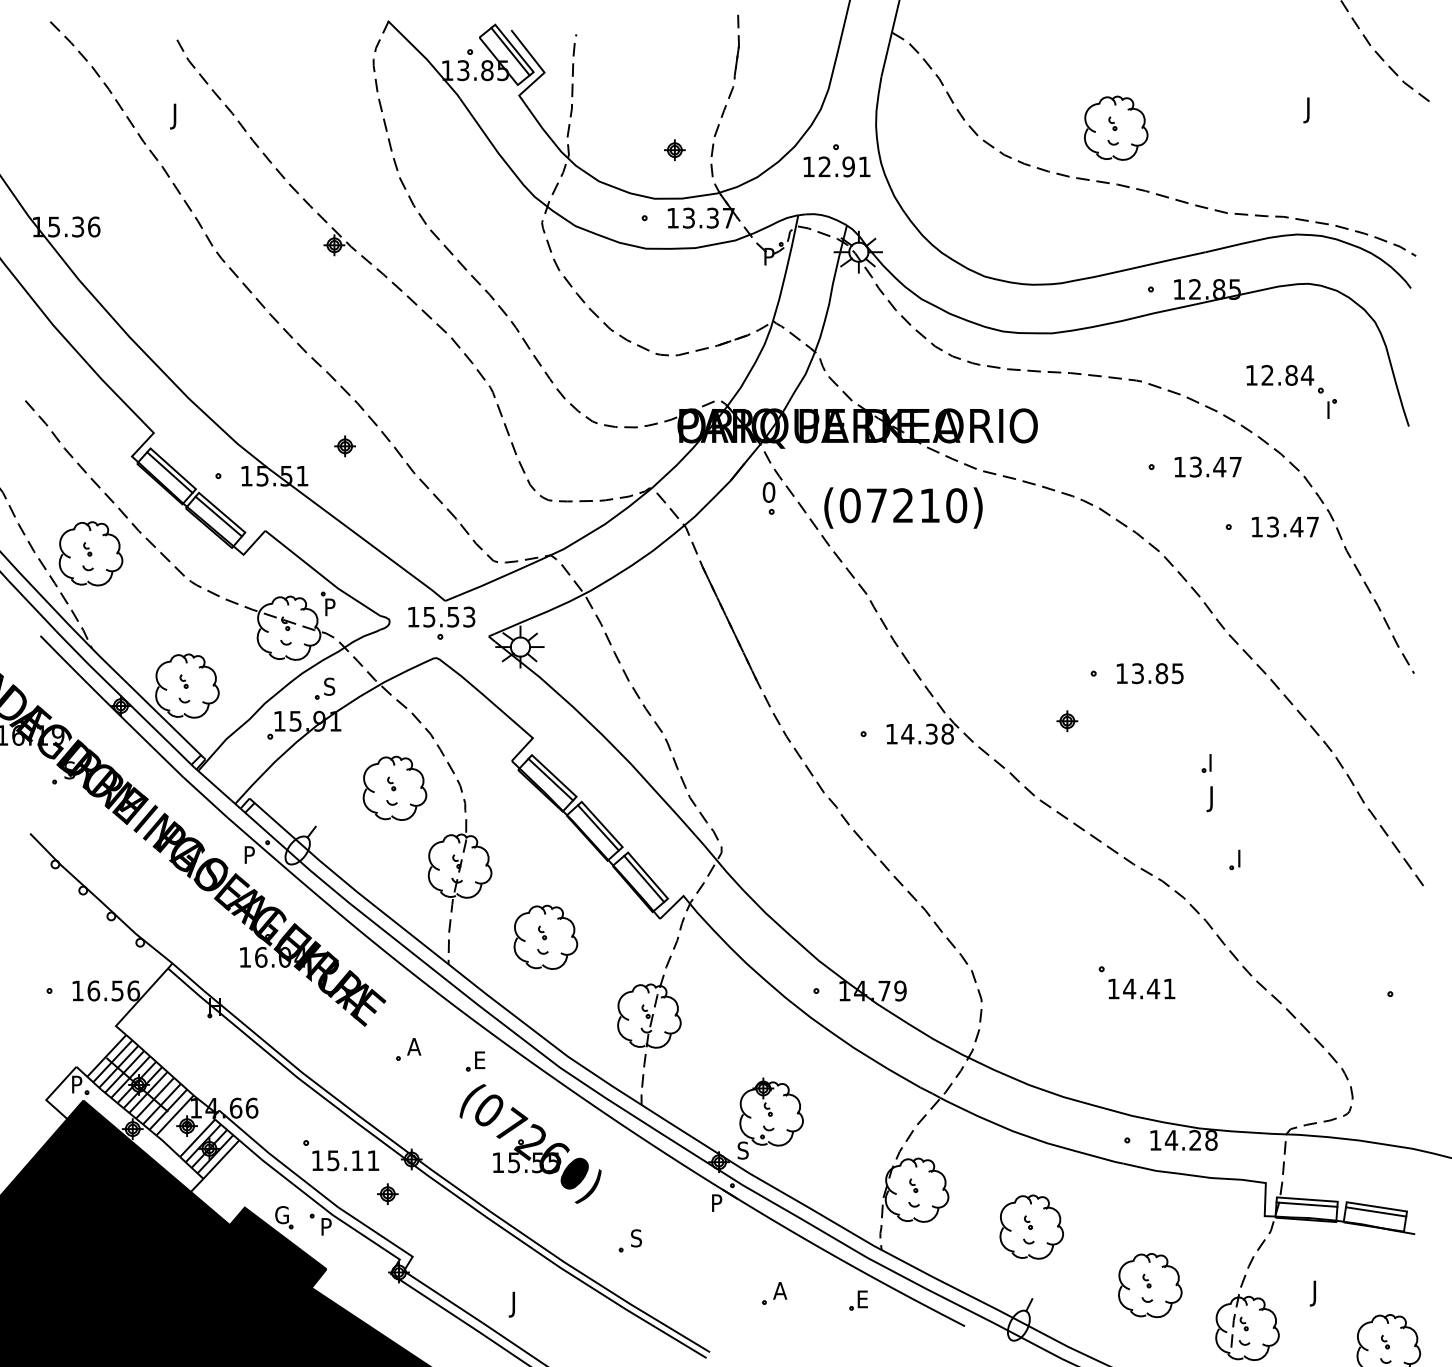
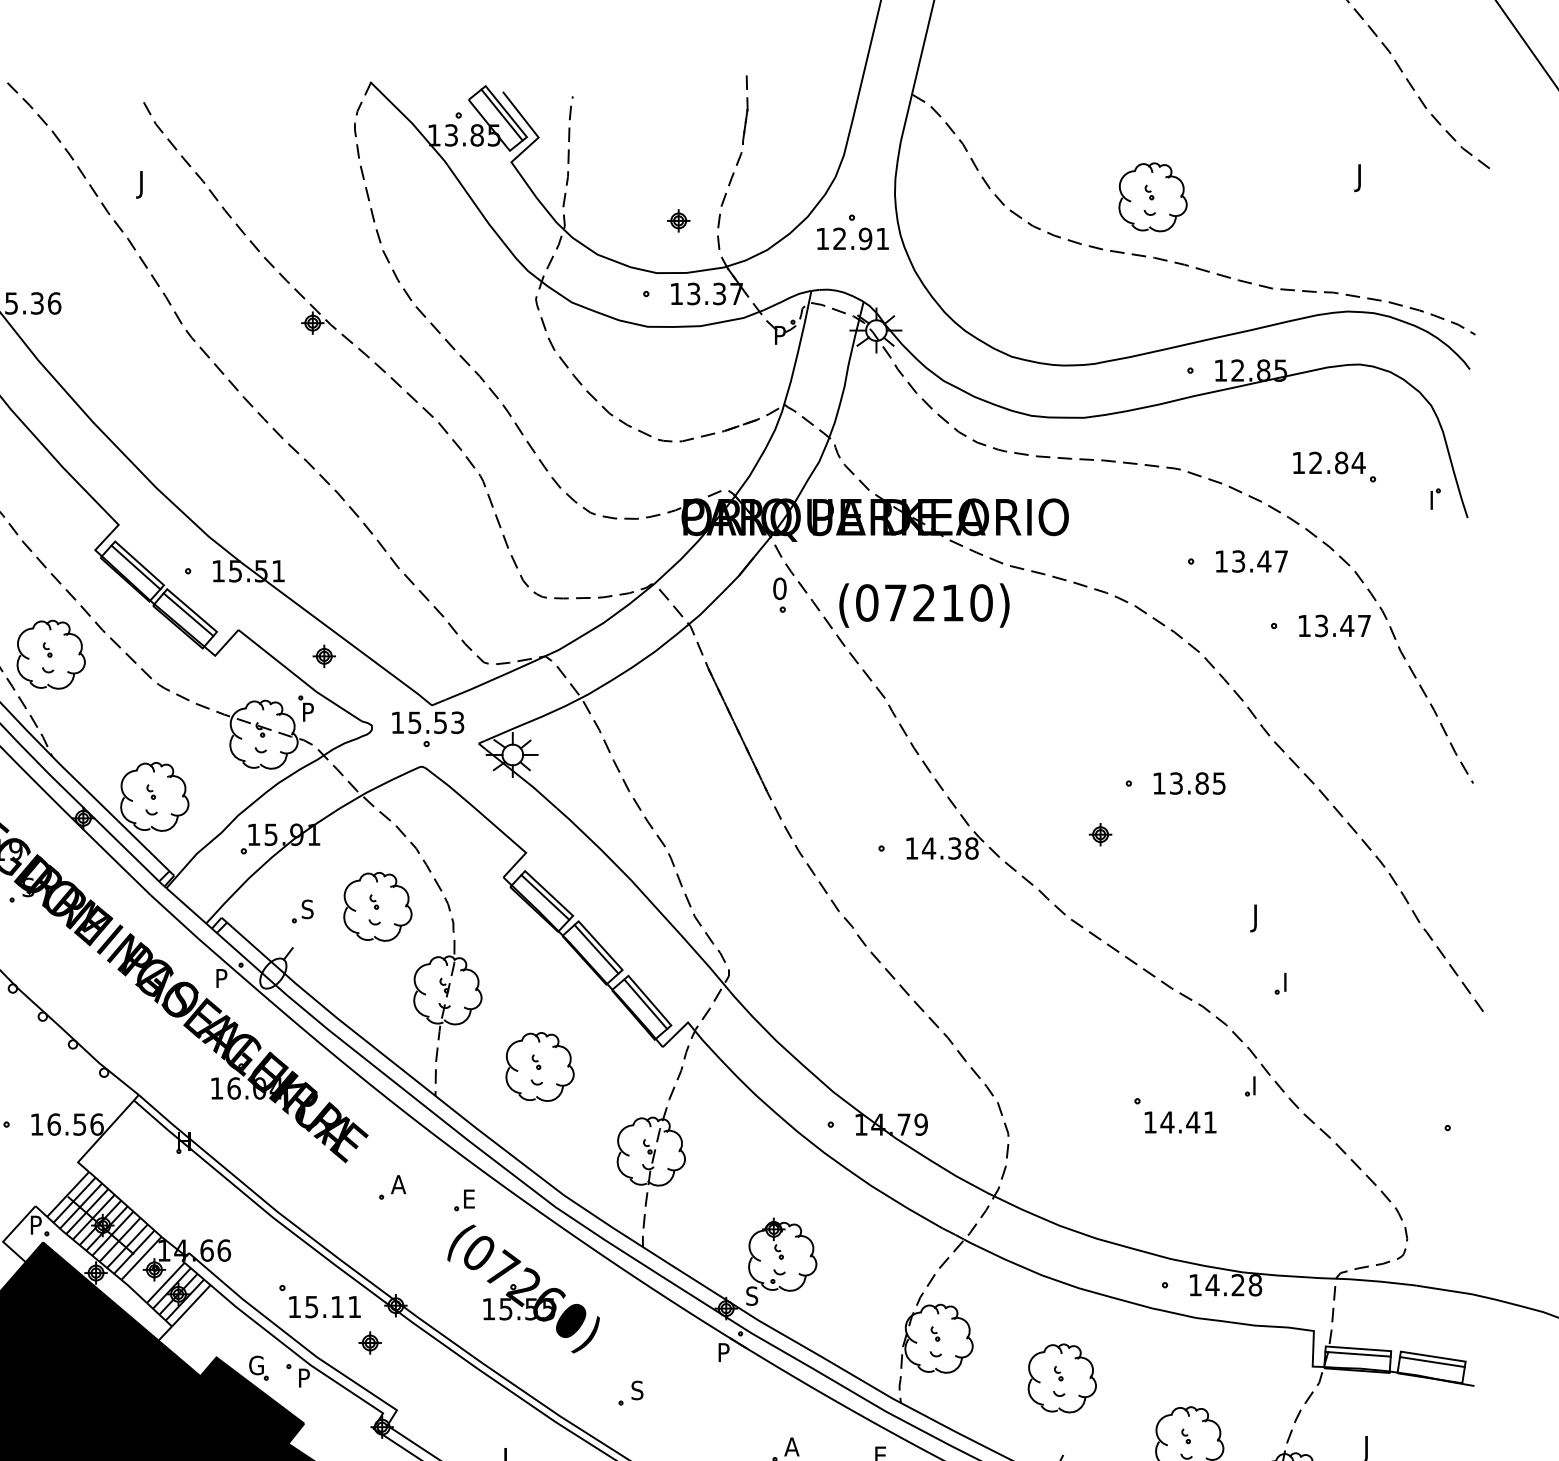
part: (1331, 408) -> (1434, 498), moved
part: (344, 446) -> (323, 656), moved
part: (324, 688) -> (302, 911), moved
part: (1206, 763) -> (1250, 1086), moved

